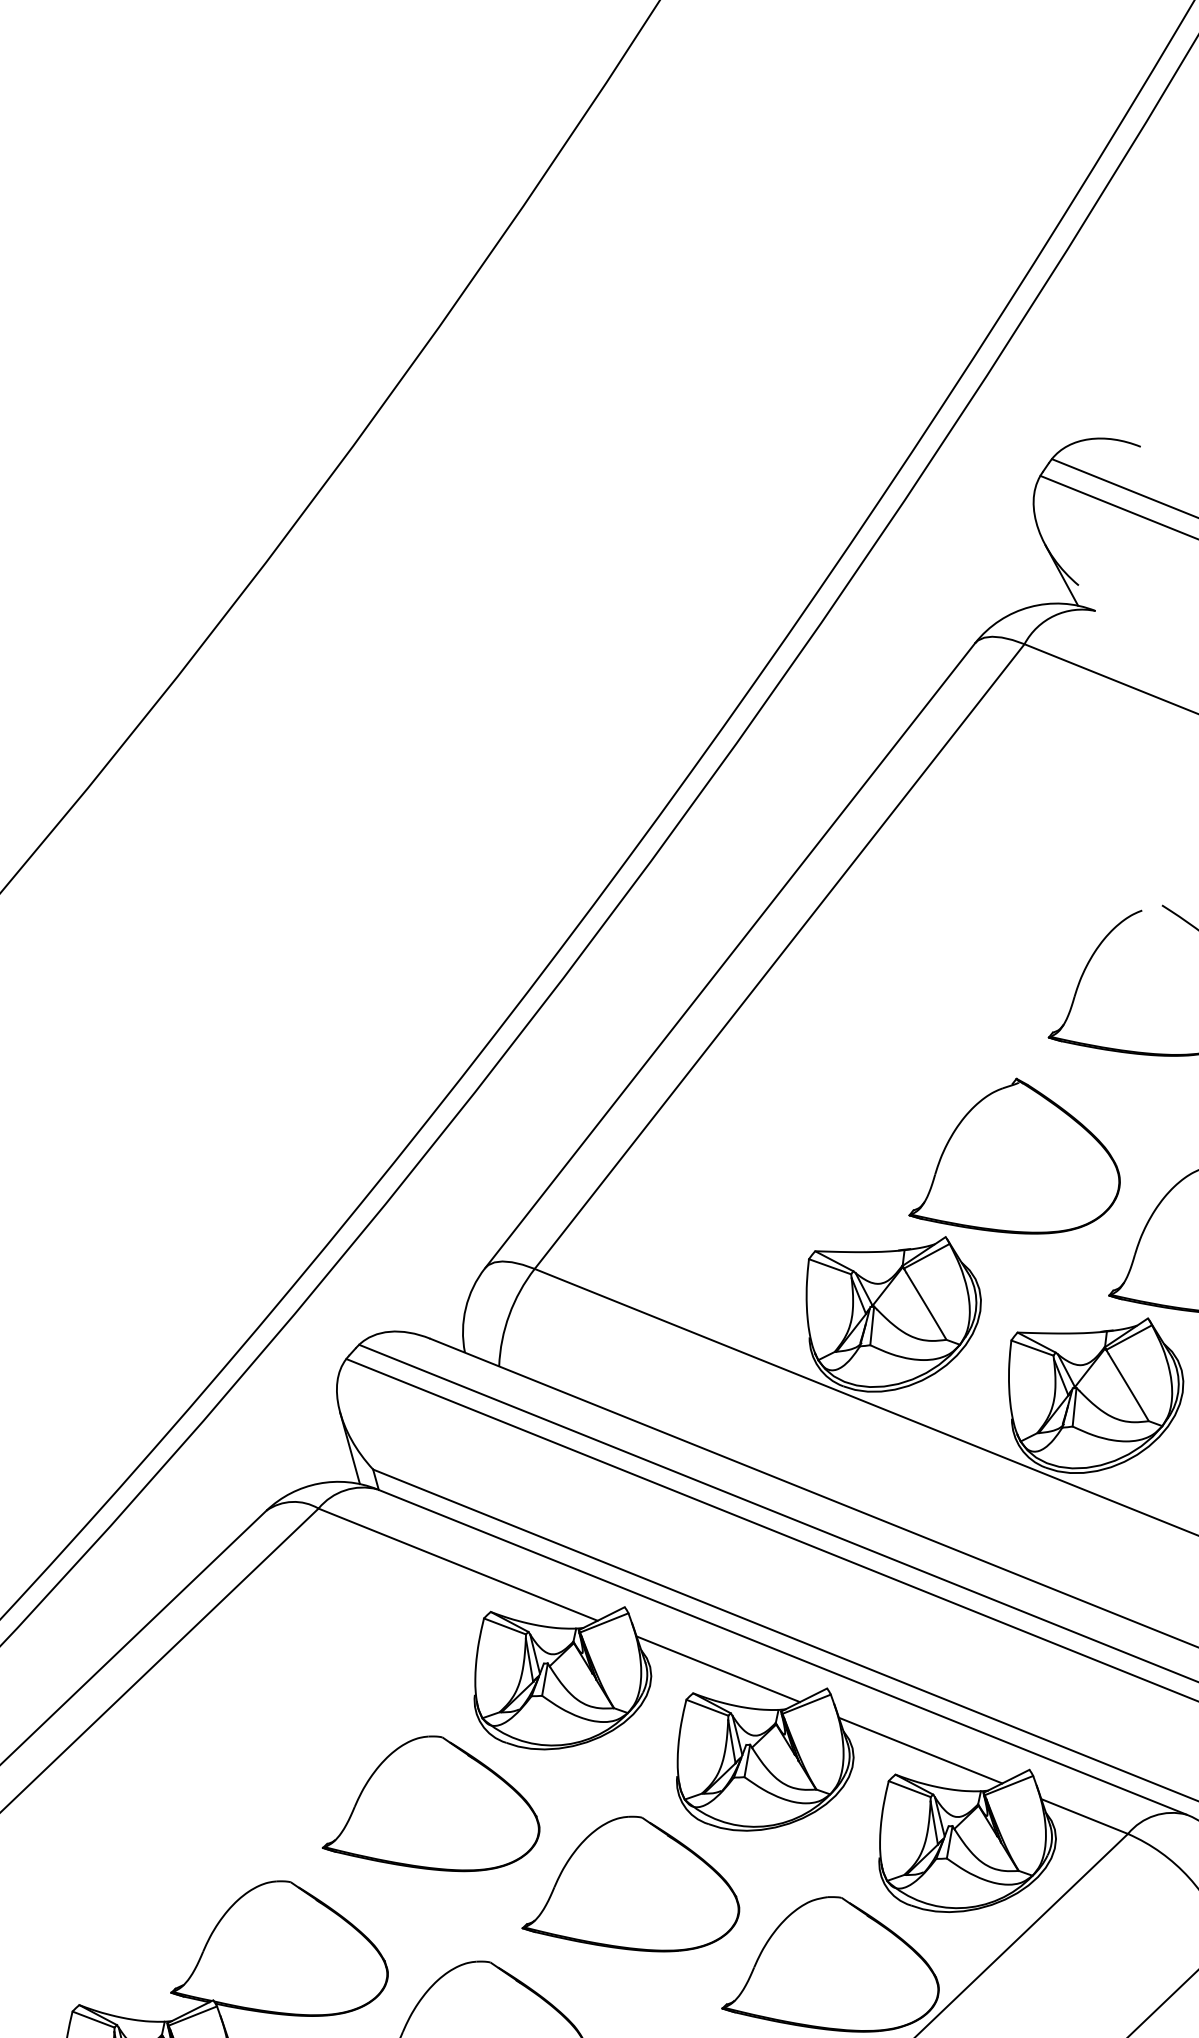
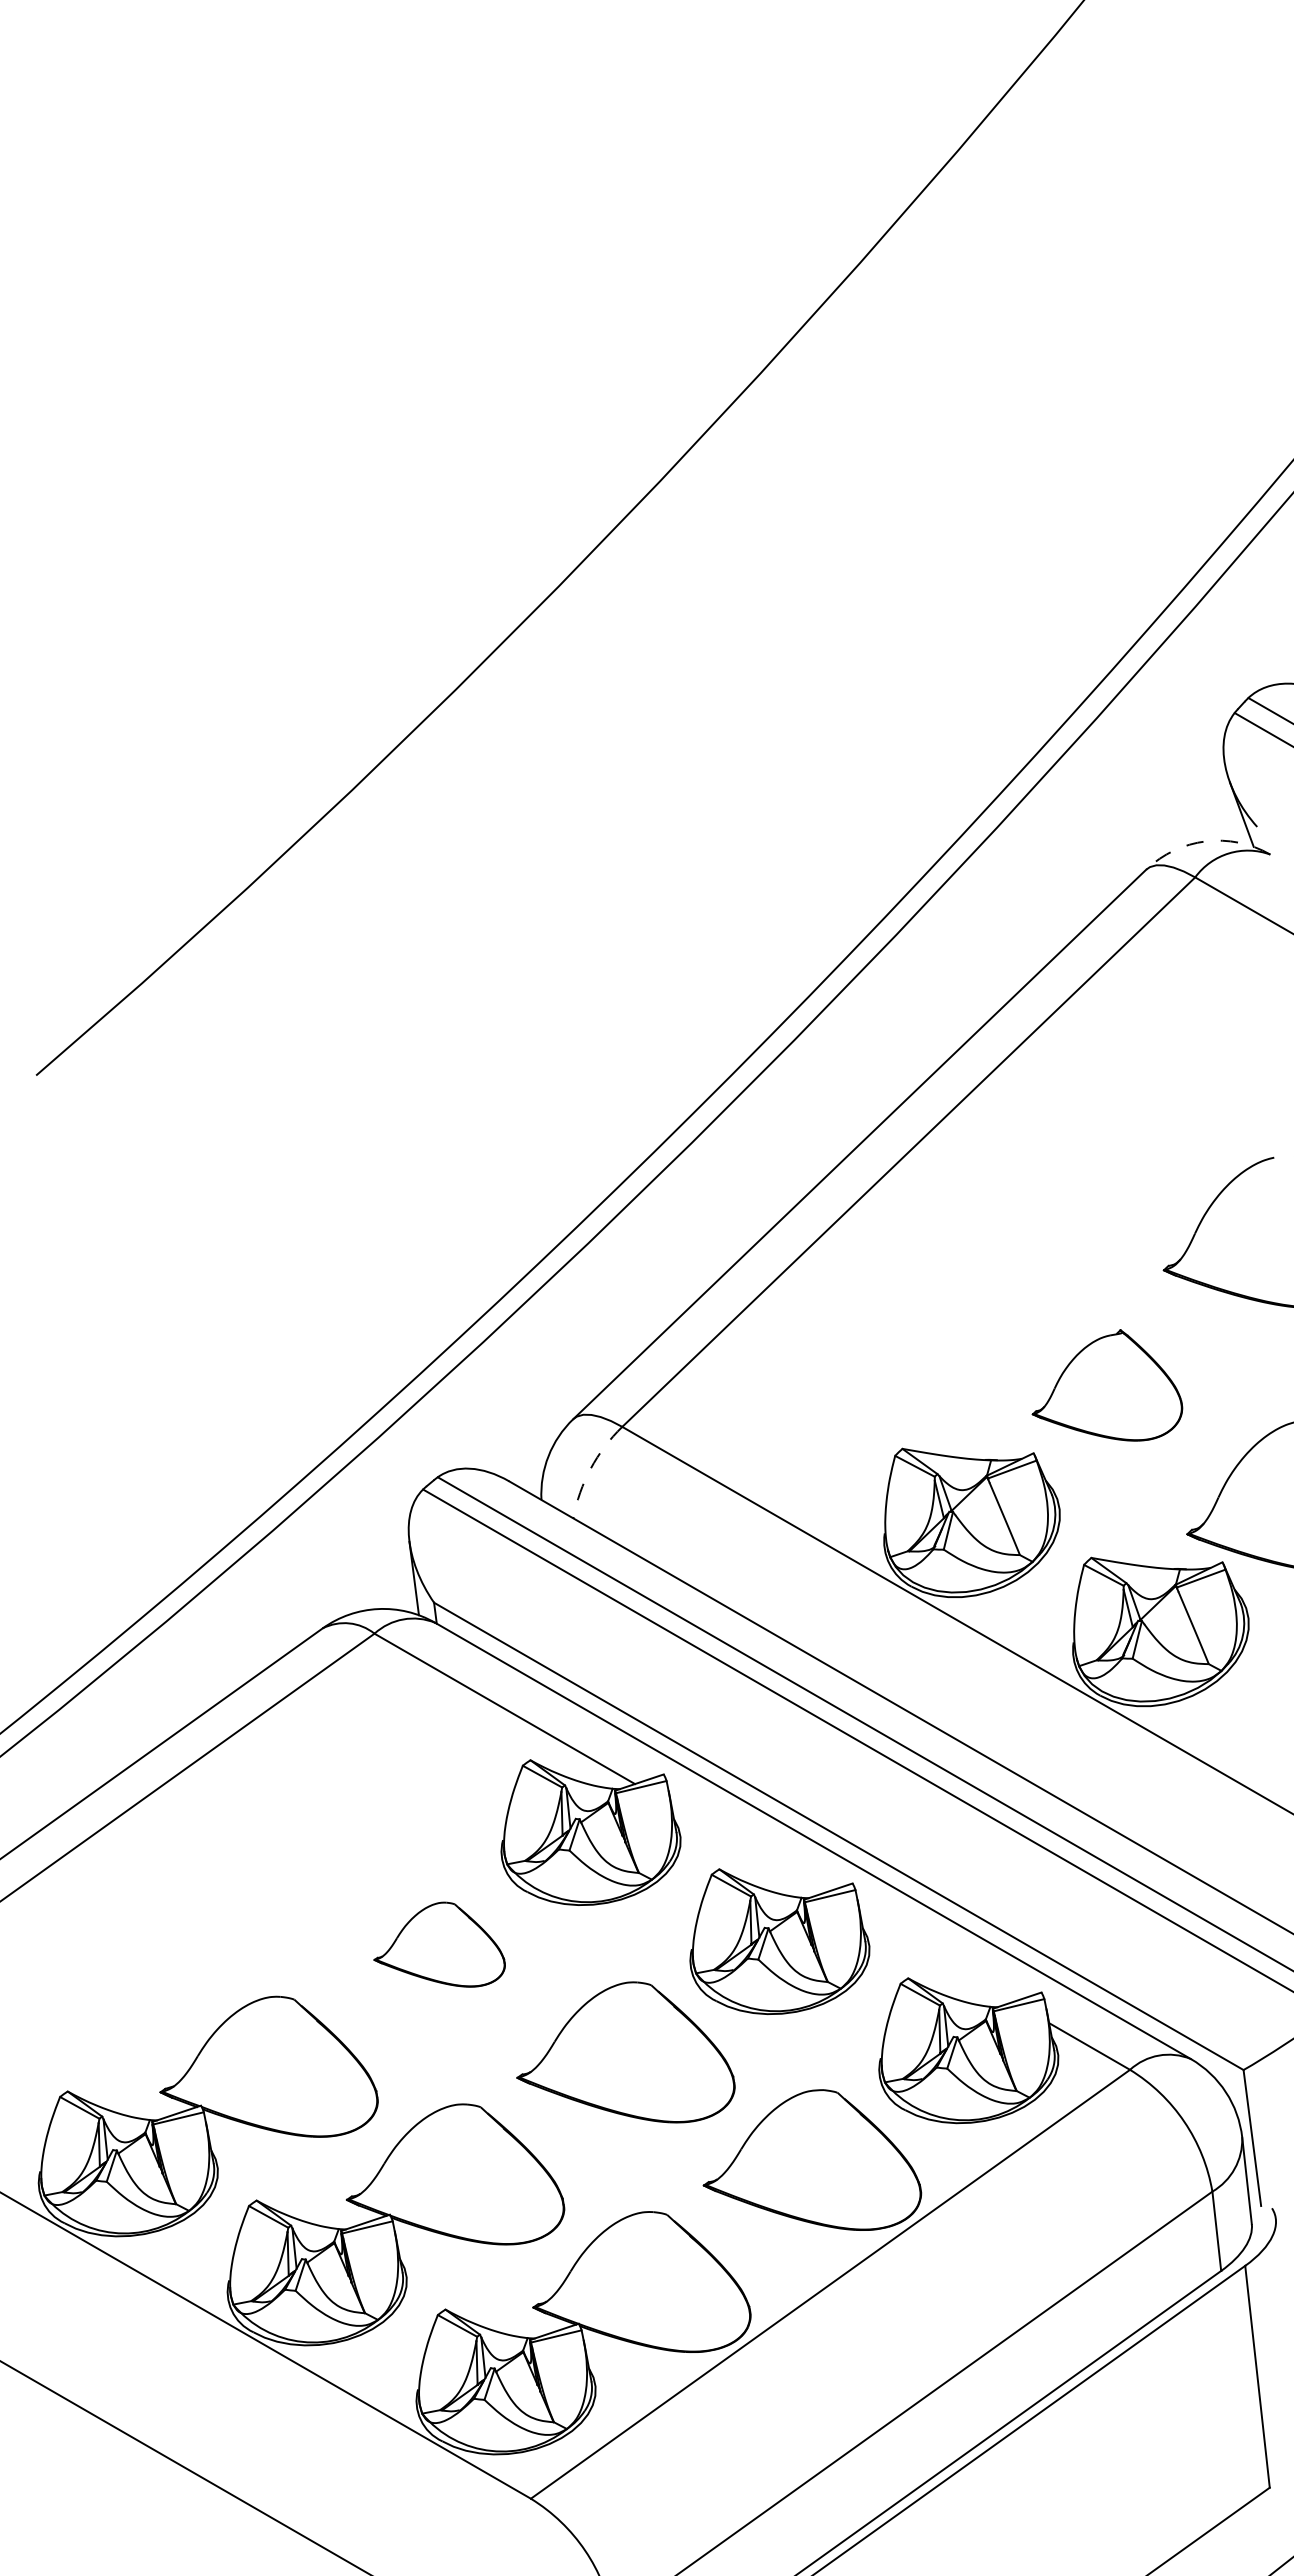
arc: (1029, 607) -> (1205, 841), solid -> dashed
part: (1009, 1159) -> (1107, 1385), size x0.7
arc: (509, 1314) -> (590, 1468), solid -> dashed
line: (718, 1669) -> (747, 1849), removed
line: (920, 1750) -> (936, 1958), removed
part: (426, 1807) -> (439, 1944), size x0.6

